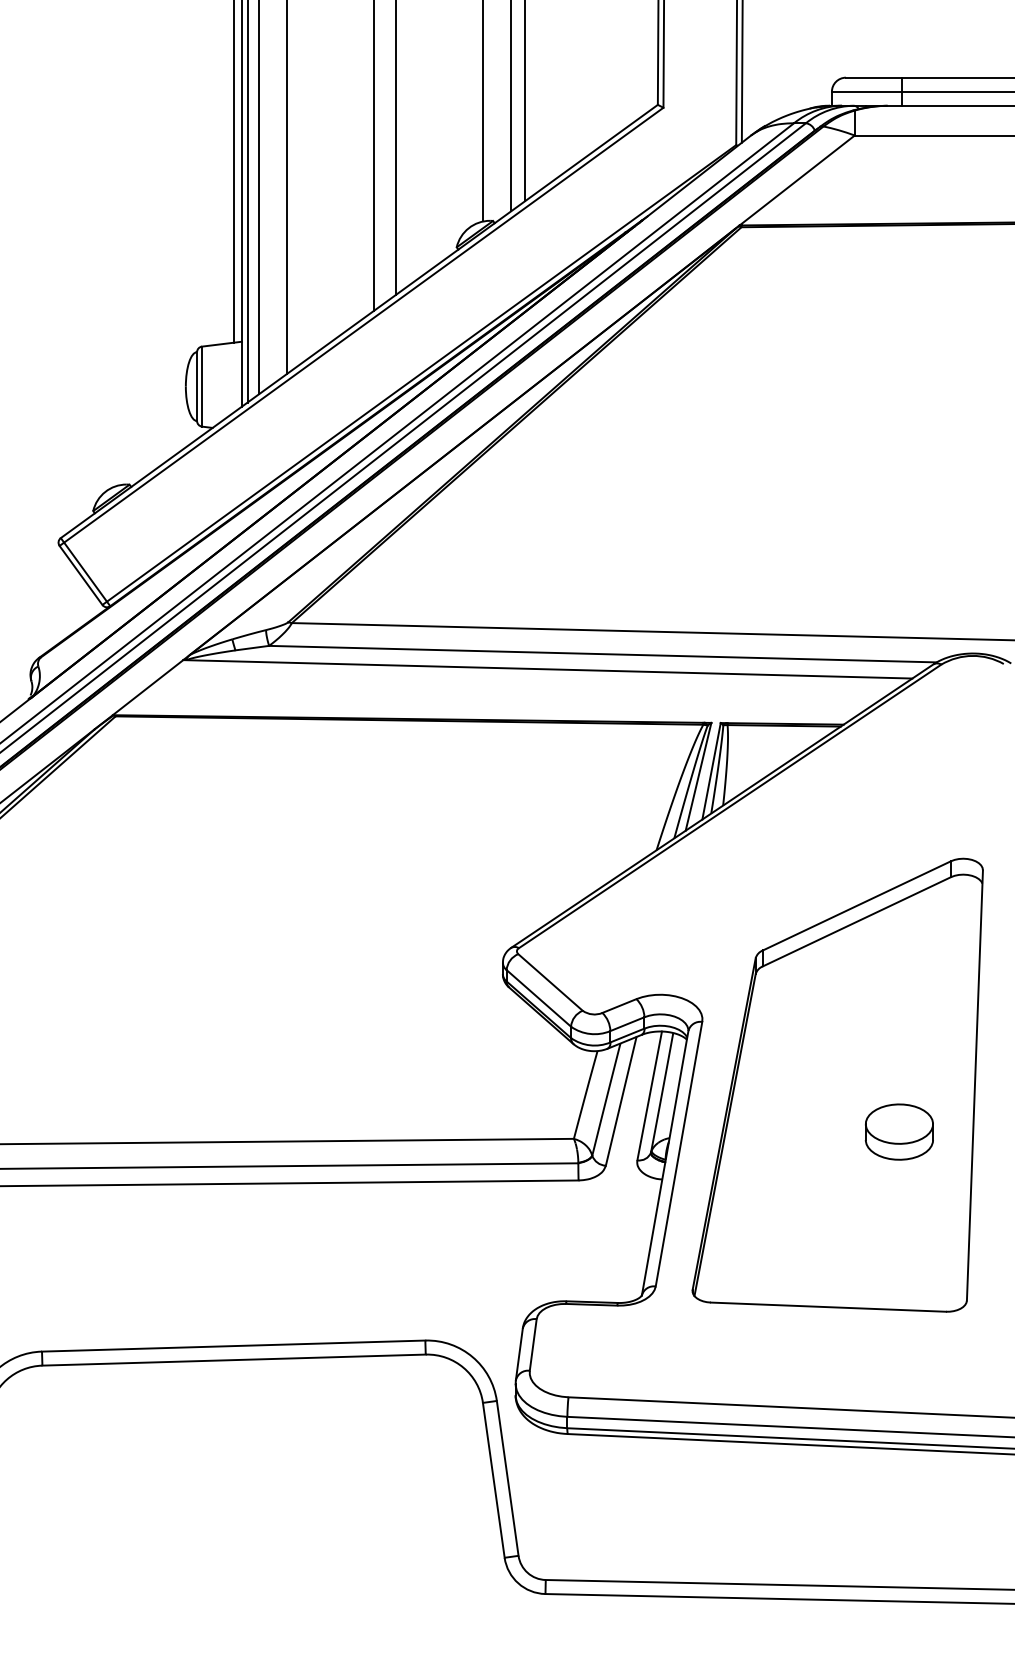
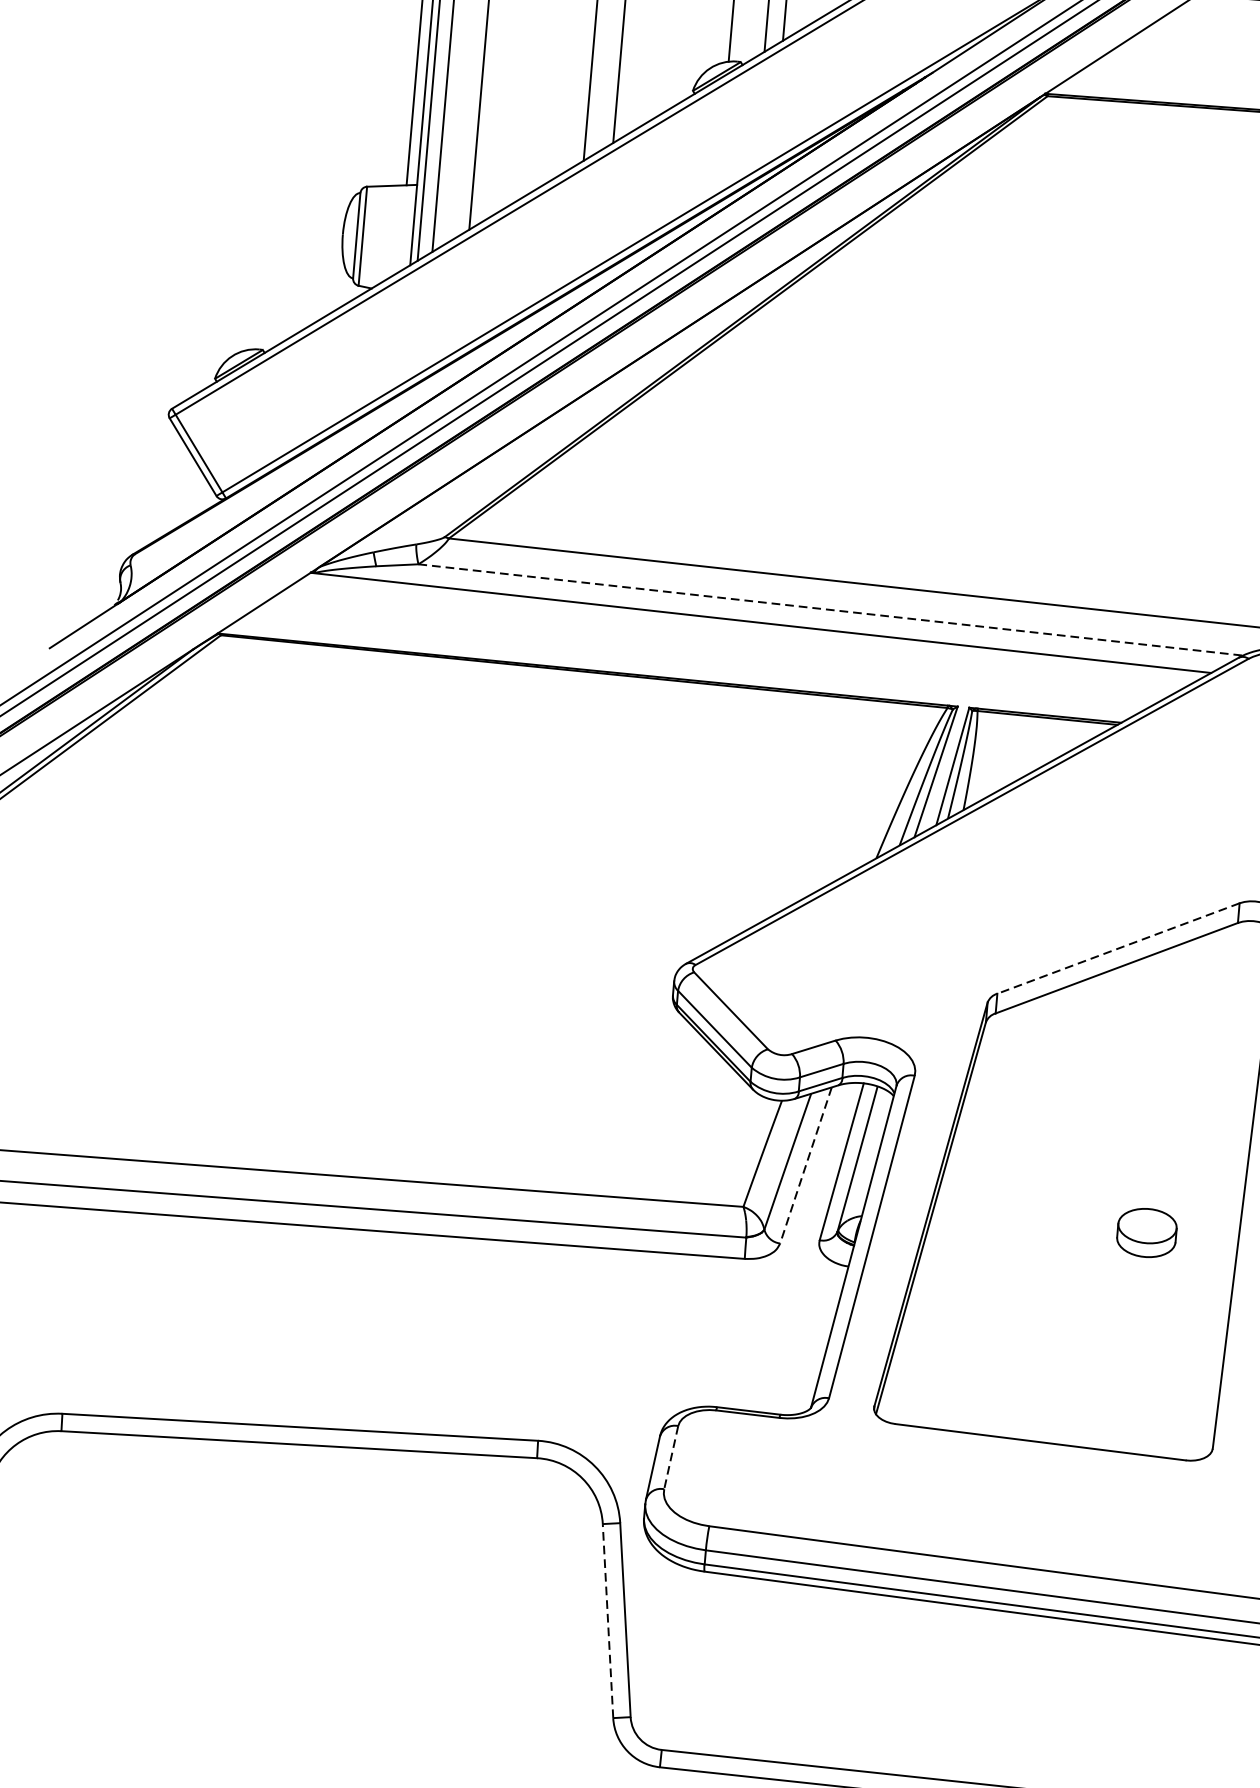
line: (602, 654) -> (830, 610), solid -> dashed
line: (856, 906) -> (1117, 949), solid -> dashed
line: (621, 1101) -> (806, 1165), solid -> dashed
part: (898, 1131) -> (1145, 1232), size x0.7
line: (533, 1345) -> (671, 1458), solid -> dashed
line: (493, 1479) -> (607, 1620), solid -> dashed

